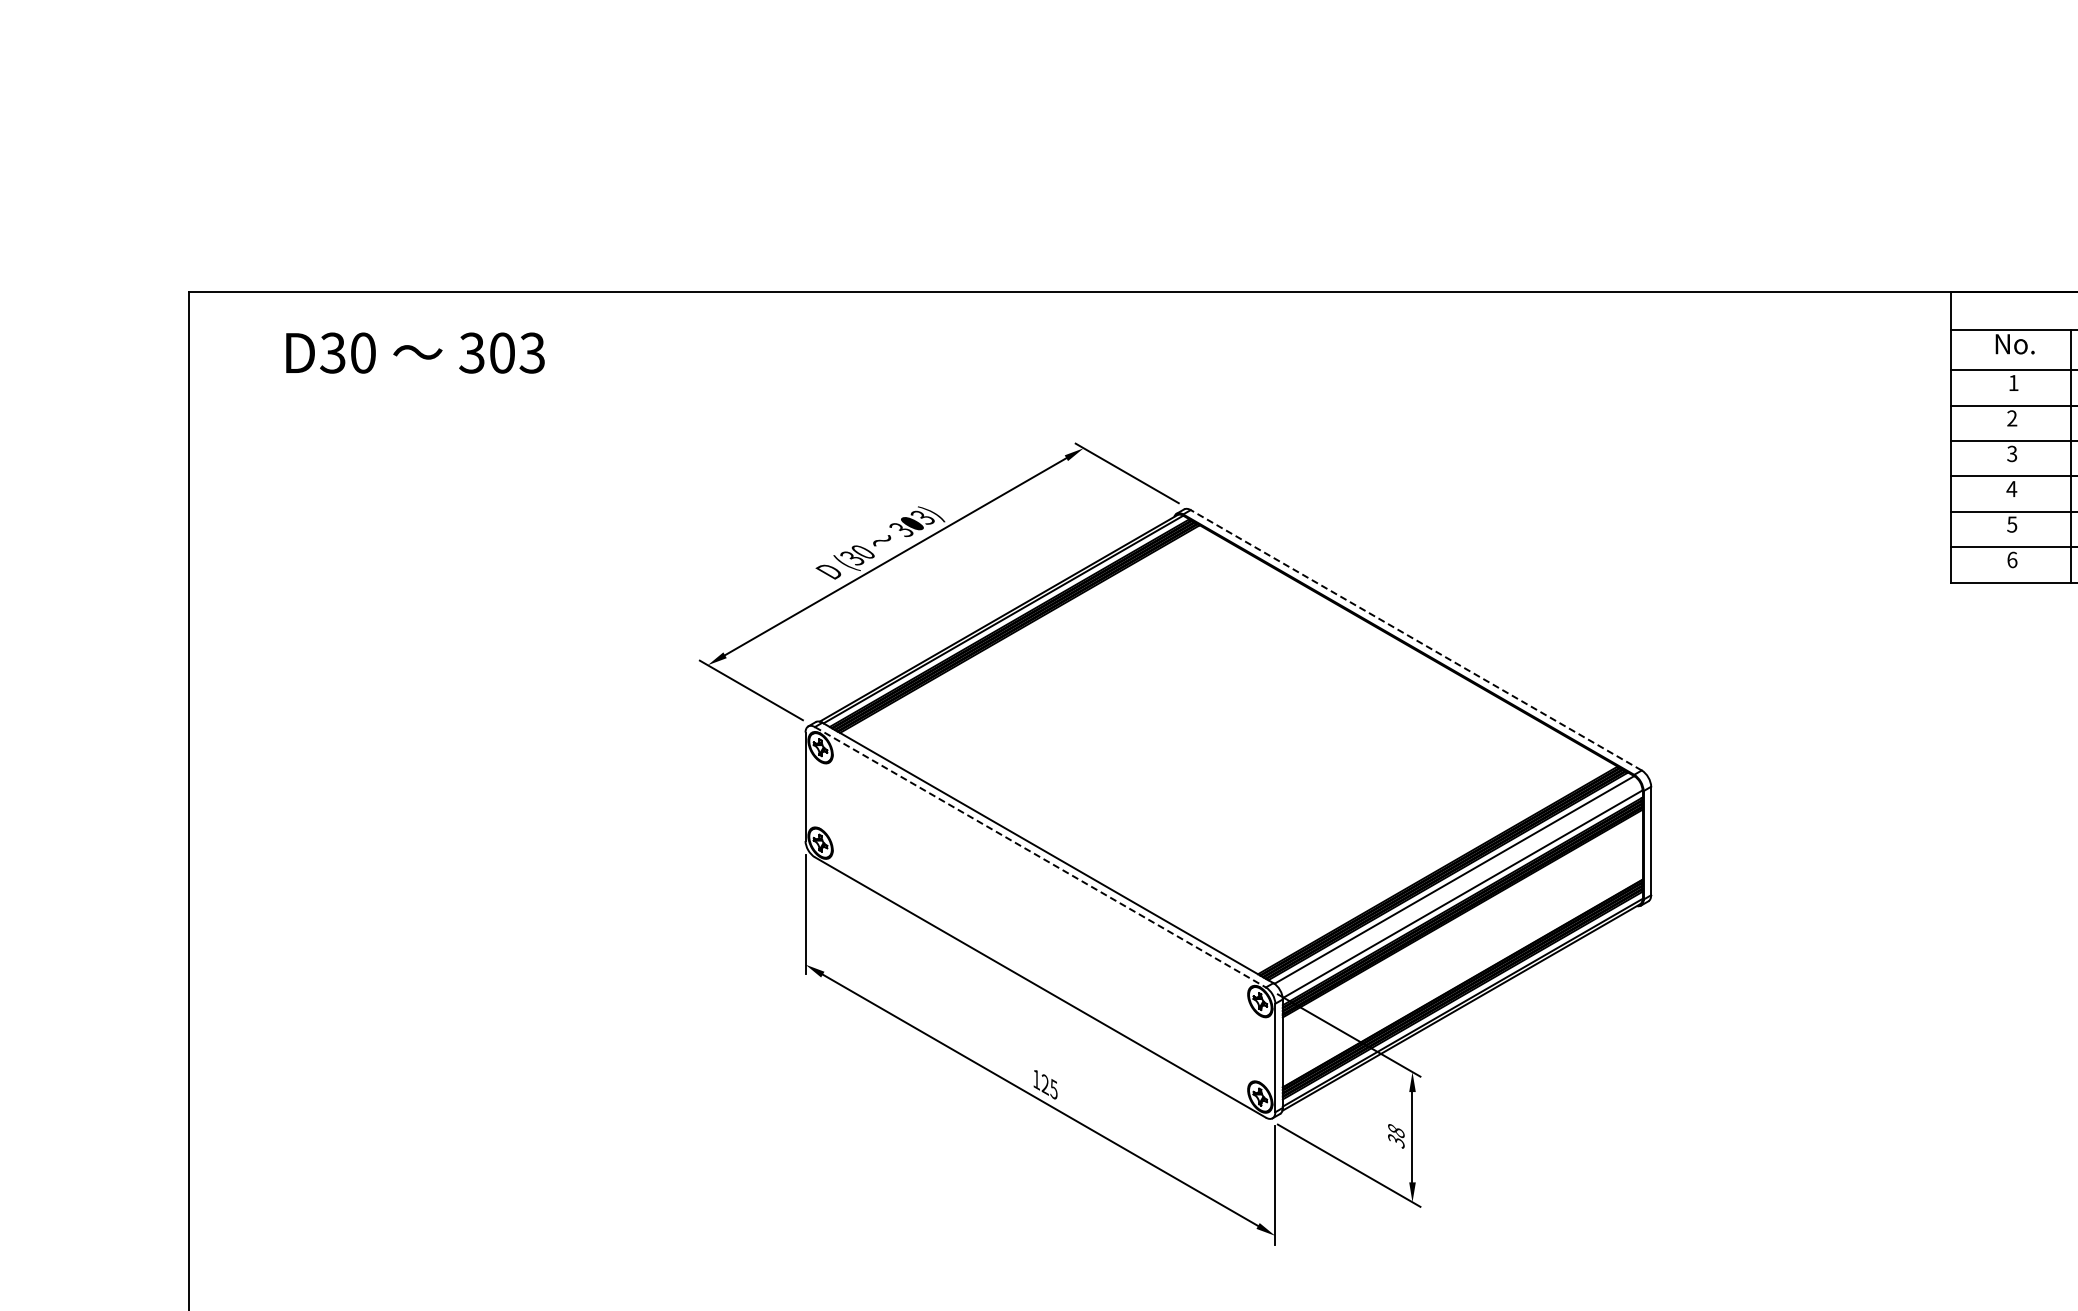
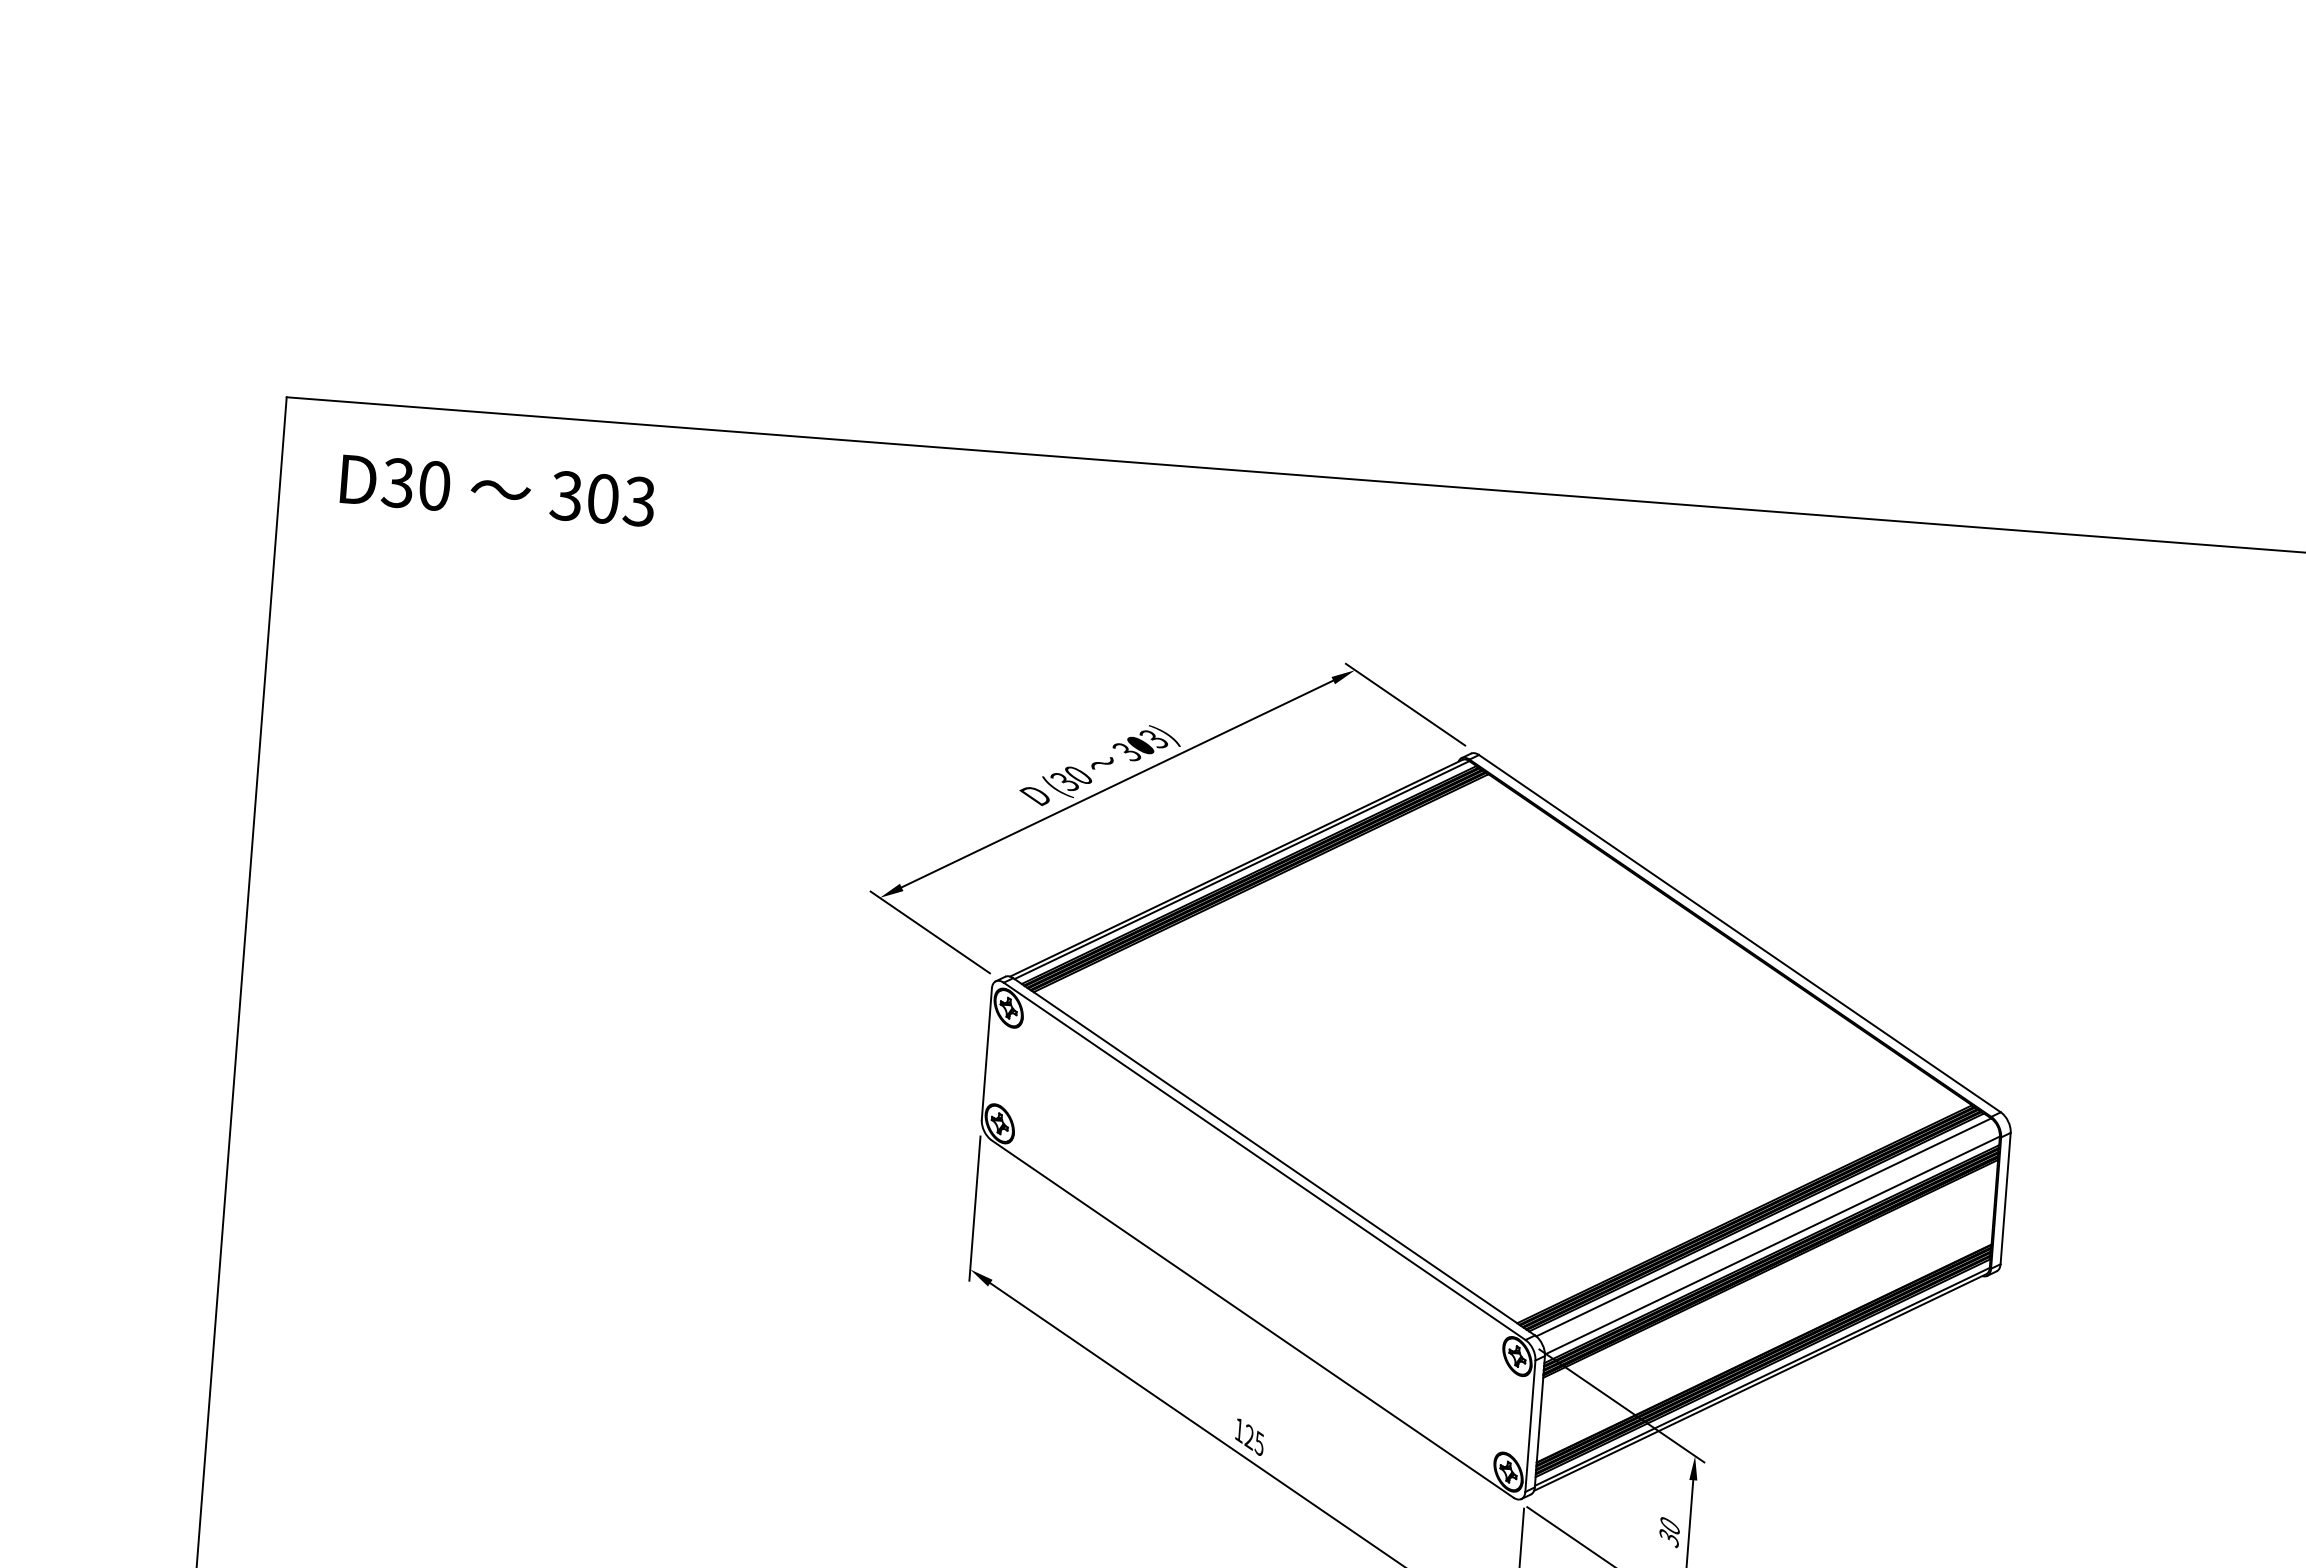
text: (415, 352) -> (497, 490), moved
line: (1415, 640) -> (1738, 933), dashed -> solid
line: (1040, 857) -> (1264, 1161), dashed -> solid
text: (1396, 1131) -> (1670, 1526), 38 -> 30

